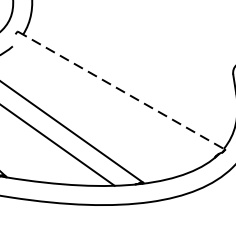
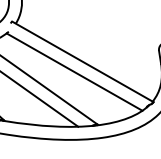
line: (122, 91) -> (83, 62), dashed -> solid
line: (109, 104) -> (74, 71), added

